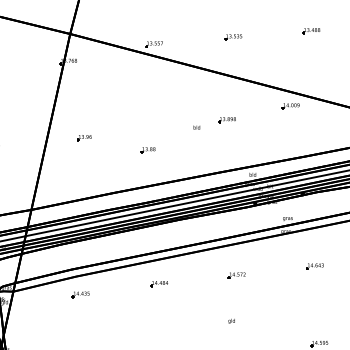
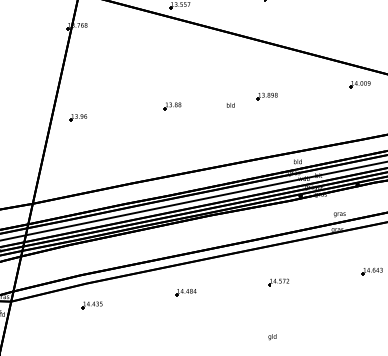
part: (290, 106) -> (359, 84), moved
part: (84, 138) -> (78, 118), moved
part: (147, 150) -> (171, 106), moved

